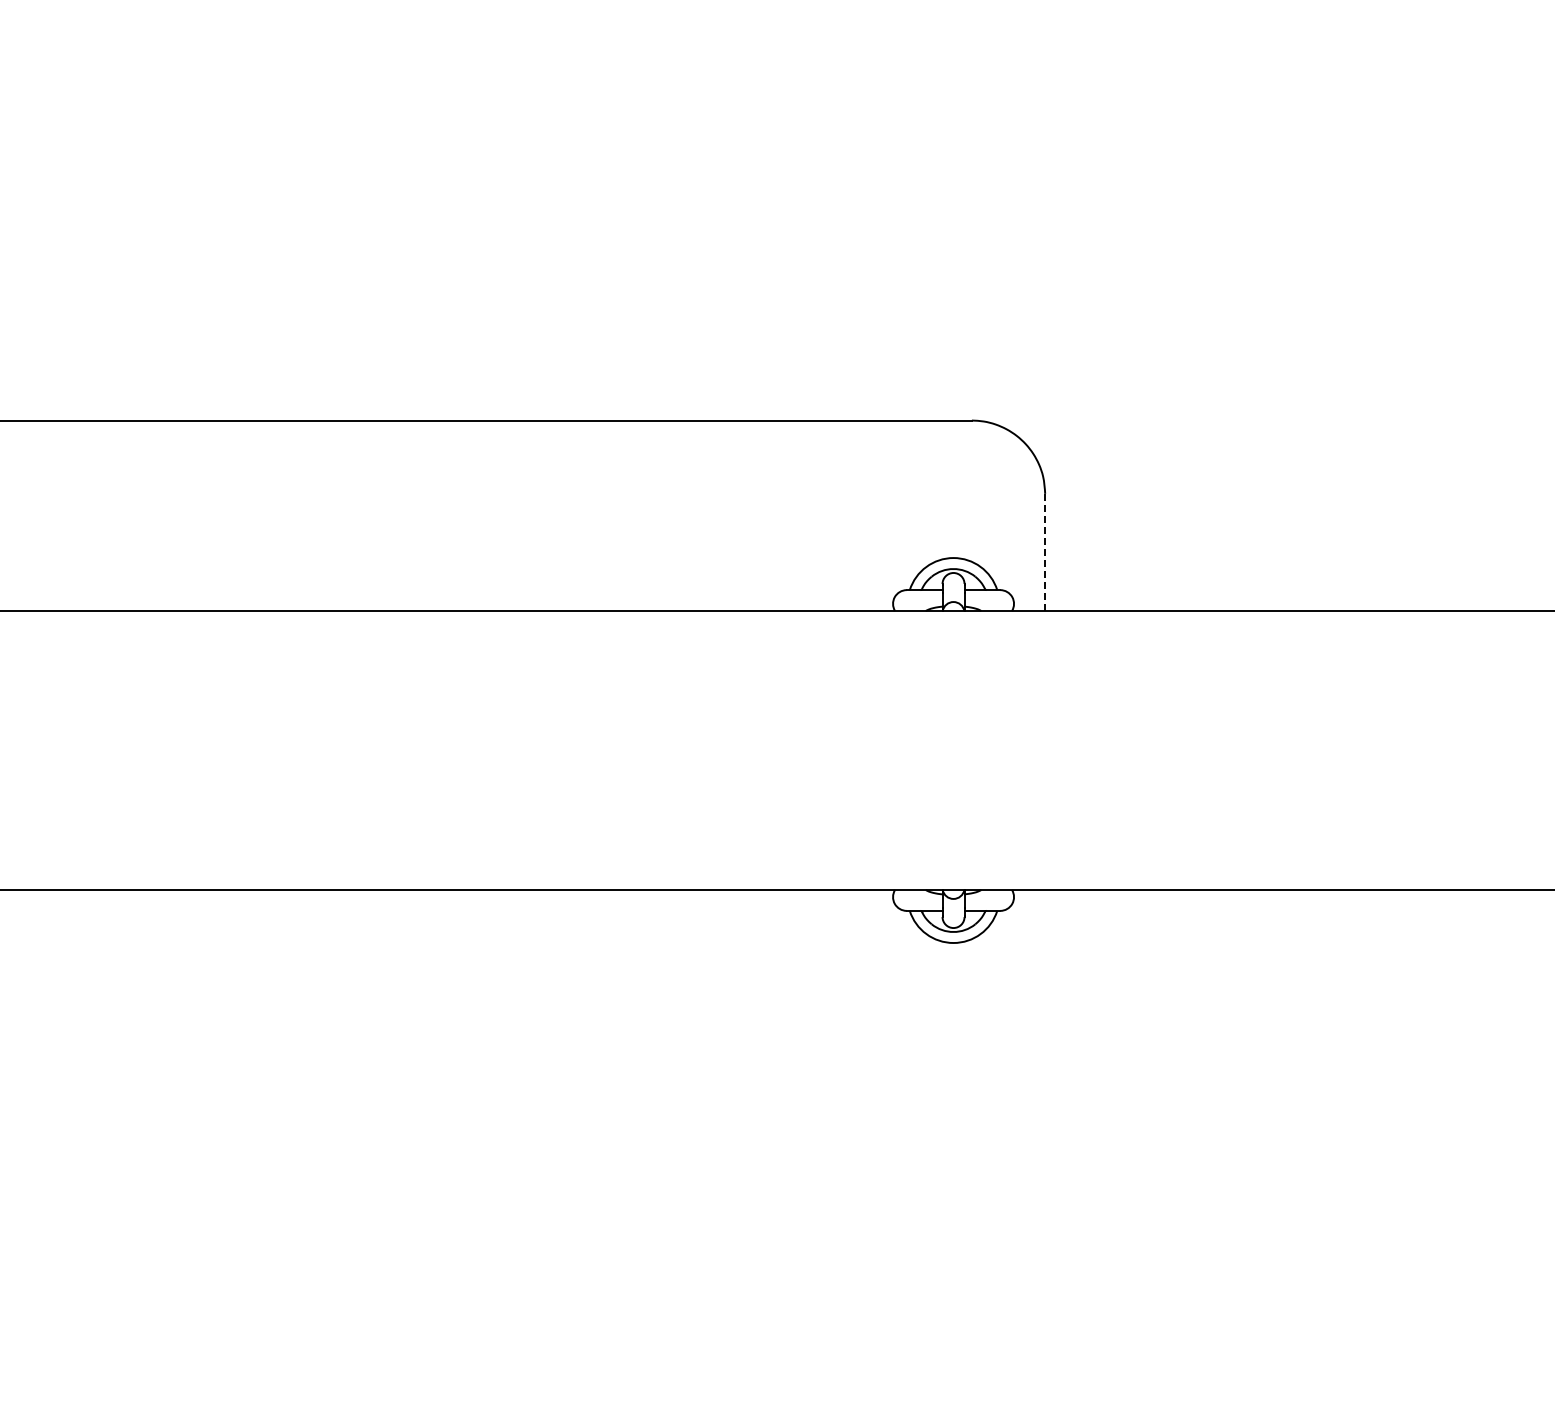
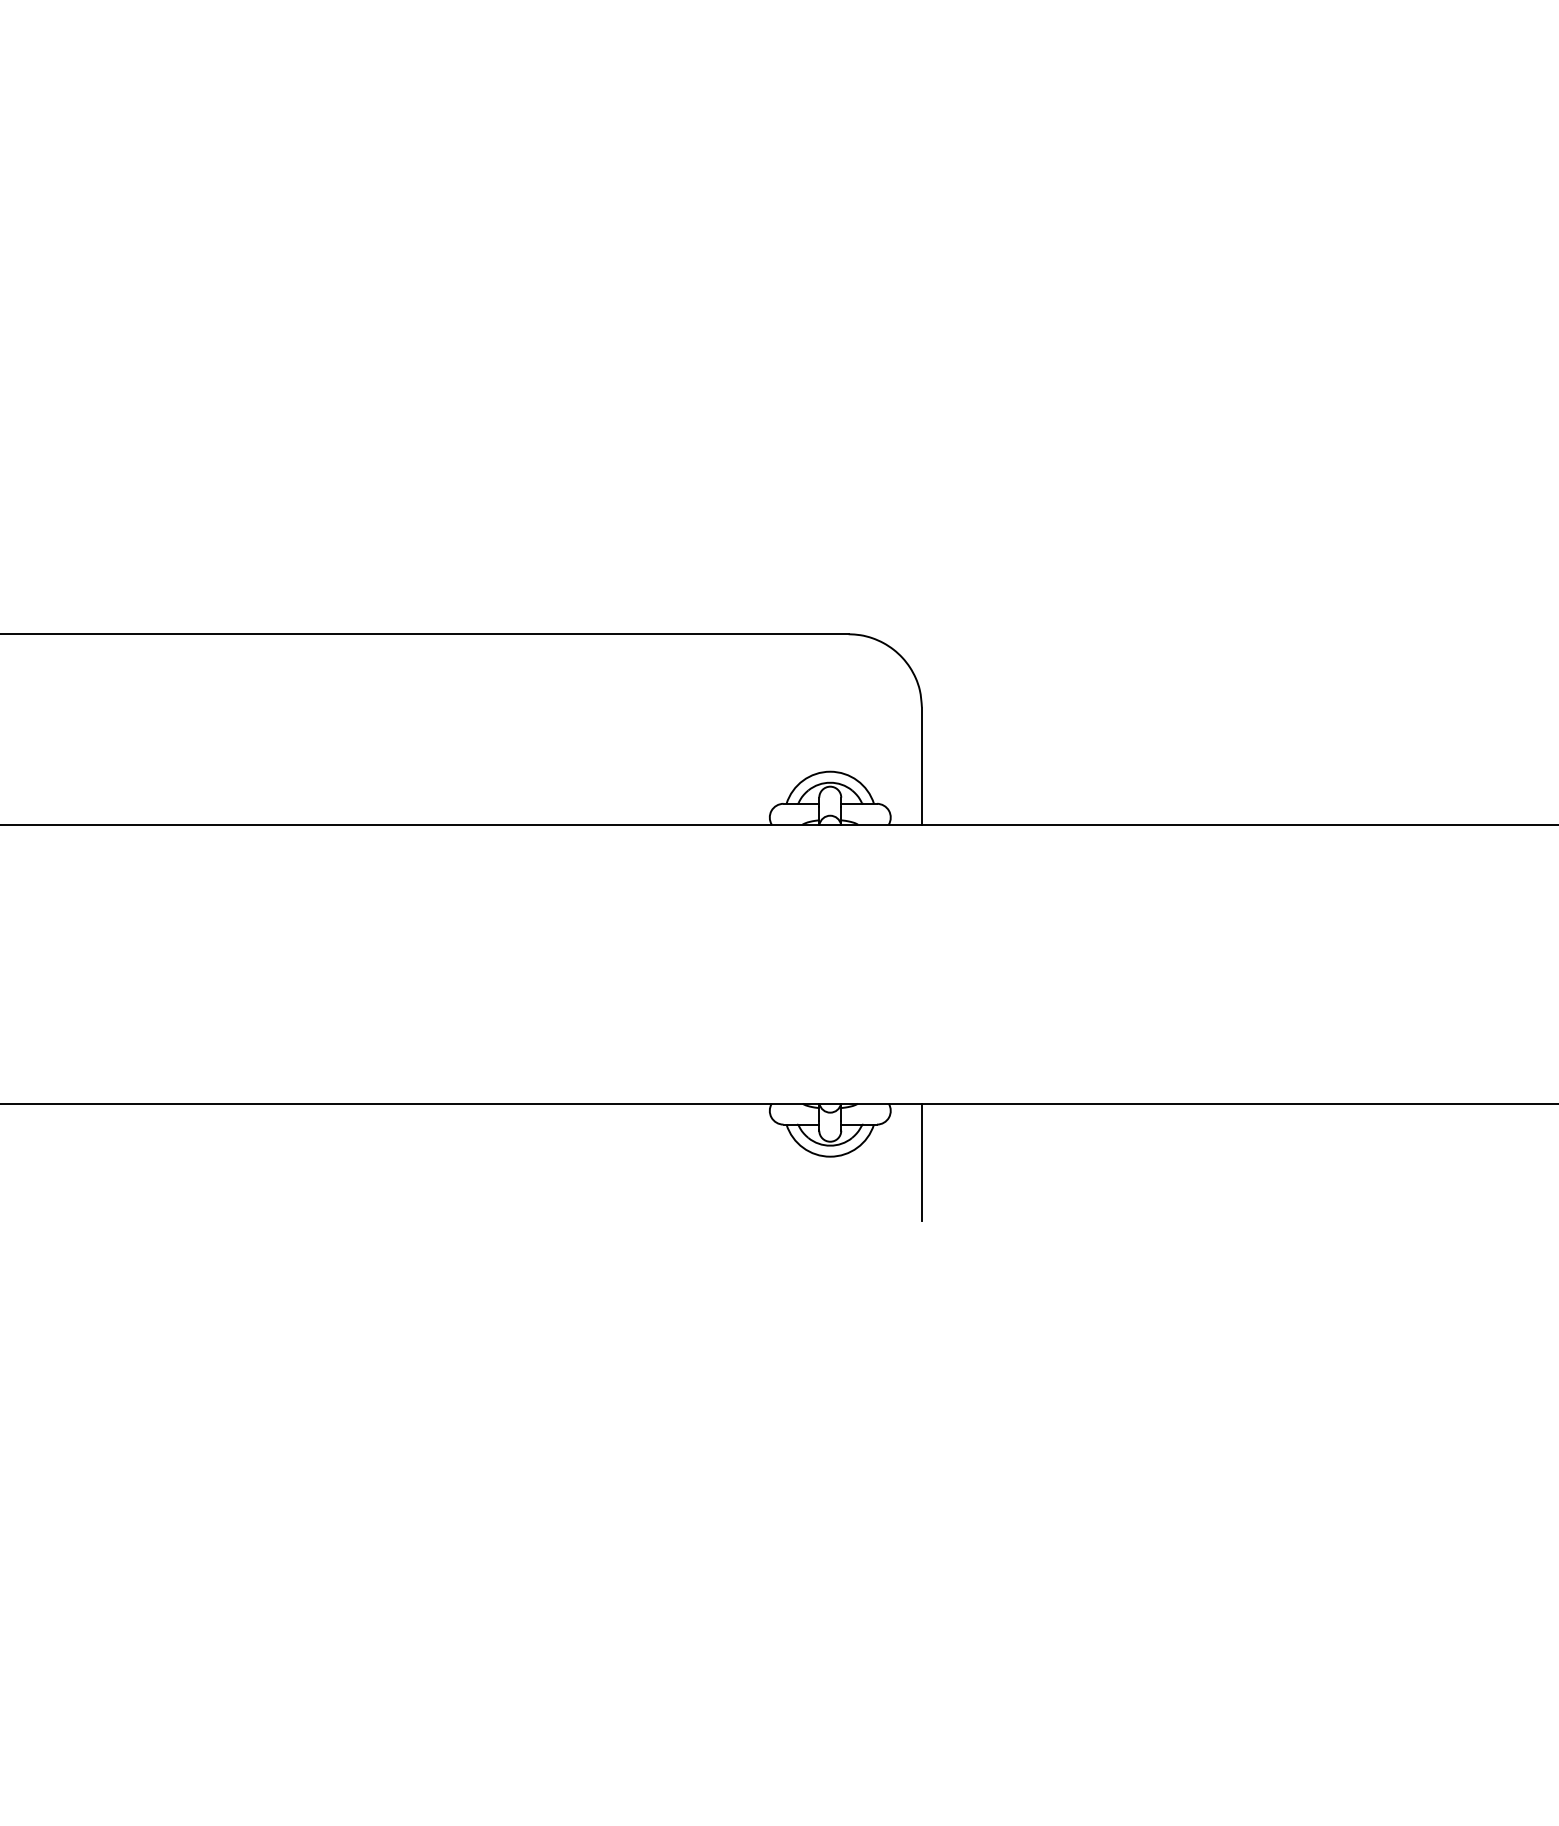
line: (1044, 552) -> (921, 766), dashed -> solid
line: (1044, 947) -> (921, 1161), added

